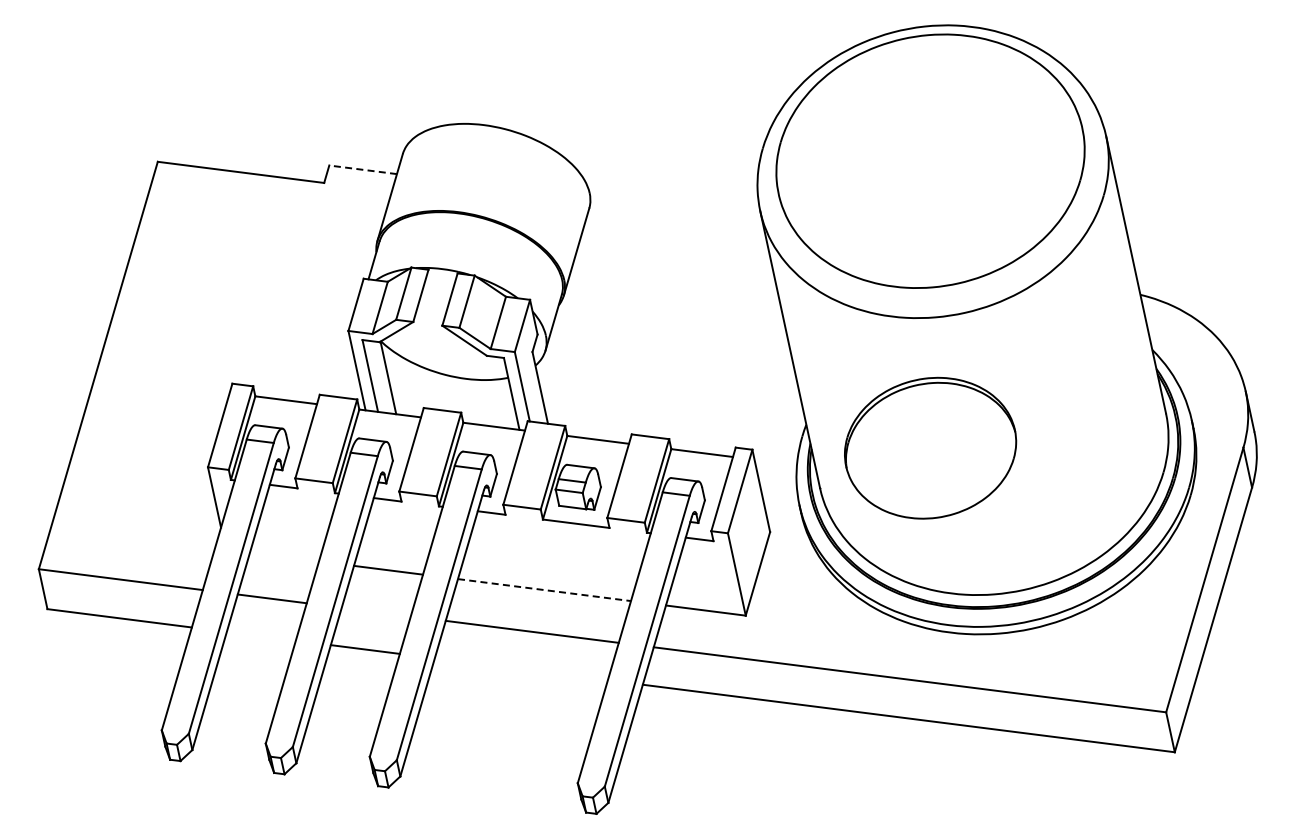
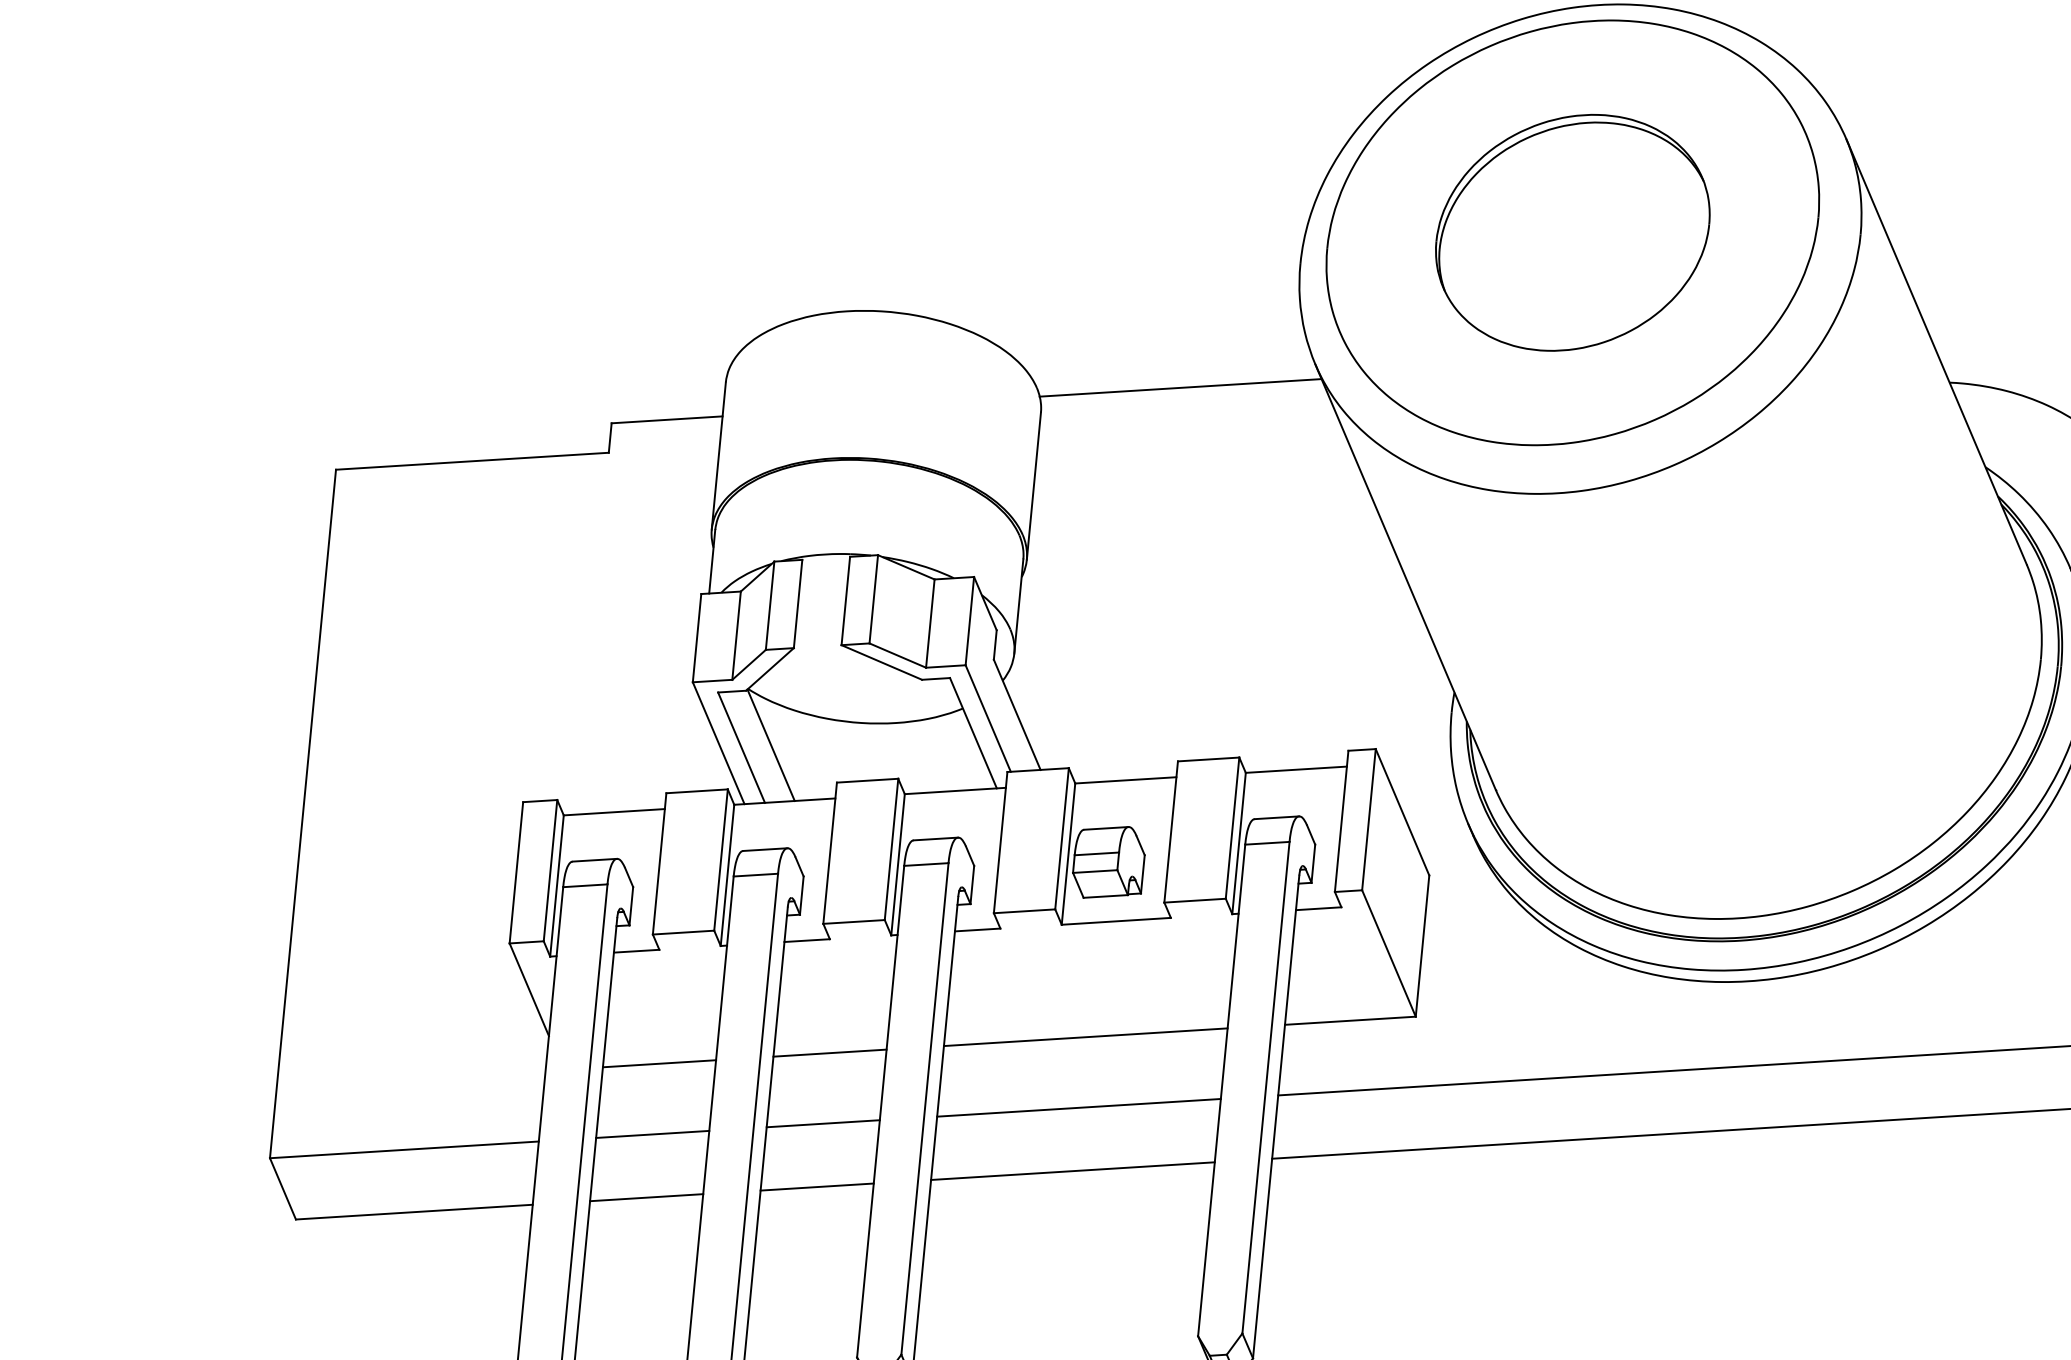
line: (362, 169) -> (666, 419), dashed -> solid
line: (676, 209) -> (1180, 387), added
part: (930, 447) -> (1572, 231), moved
line: (284, 556) -> (659, 1062), added
line: (544, 590) -> (1085, 1037), dashed -> solid
line: (375, 611) -> (821, 1123), added
line: (260, 635) -> (645, 1196), added
line: (520, 669) -> (1071, 1171), added

